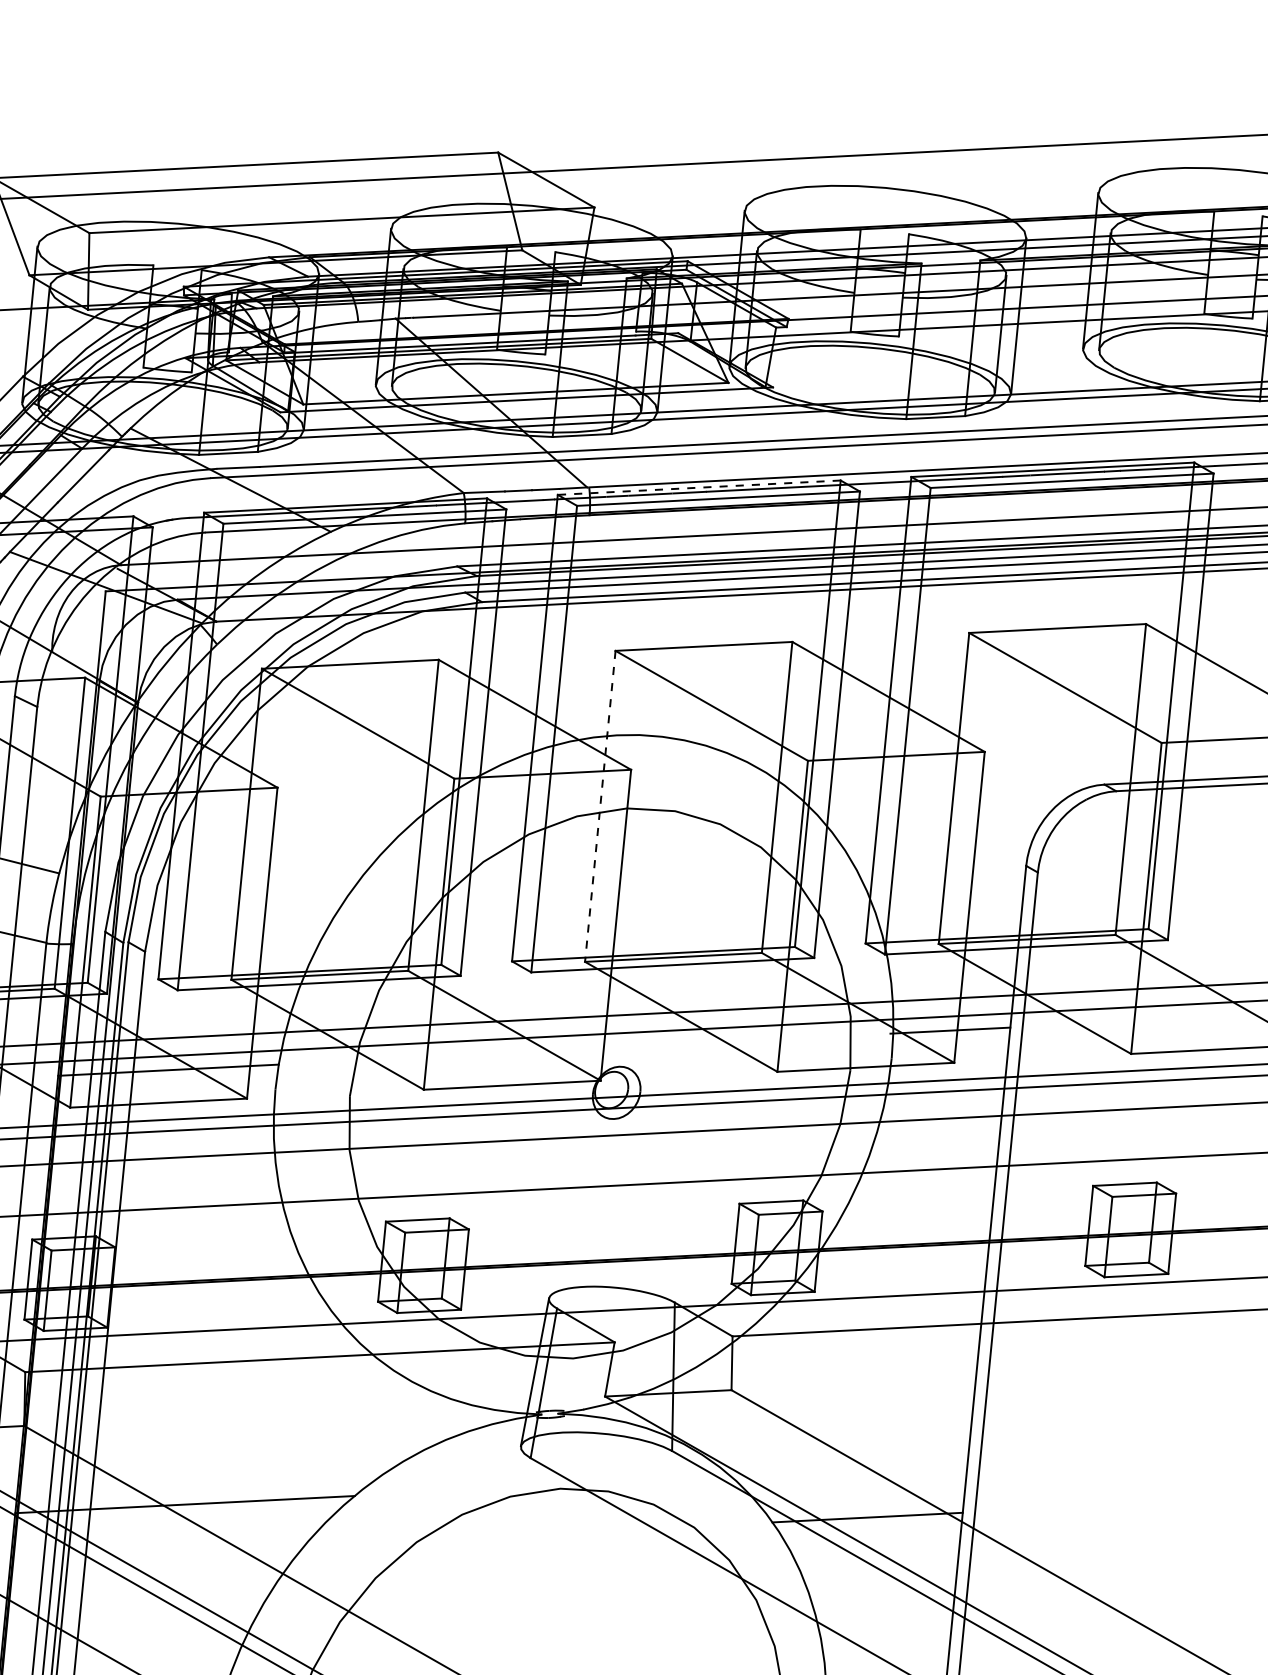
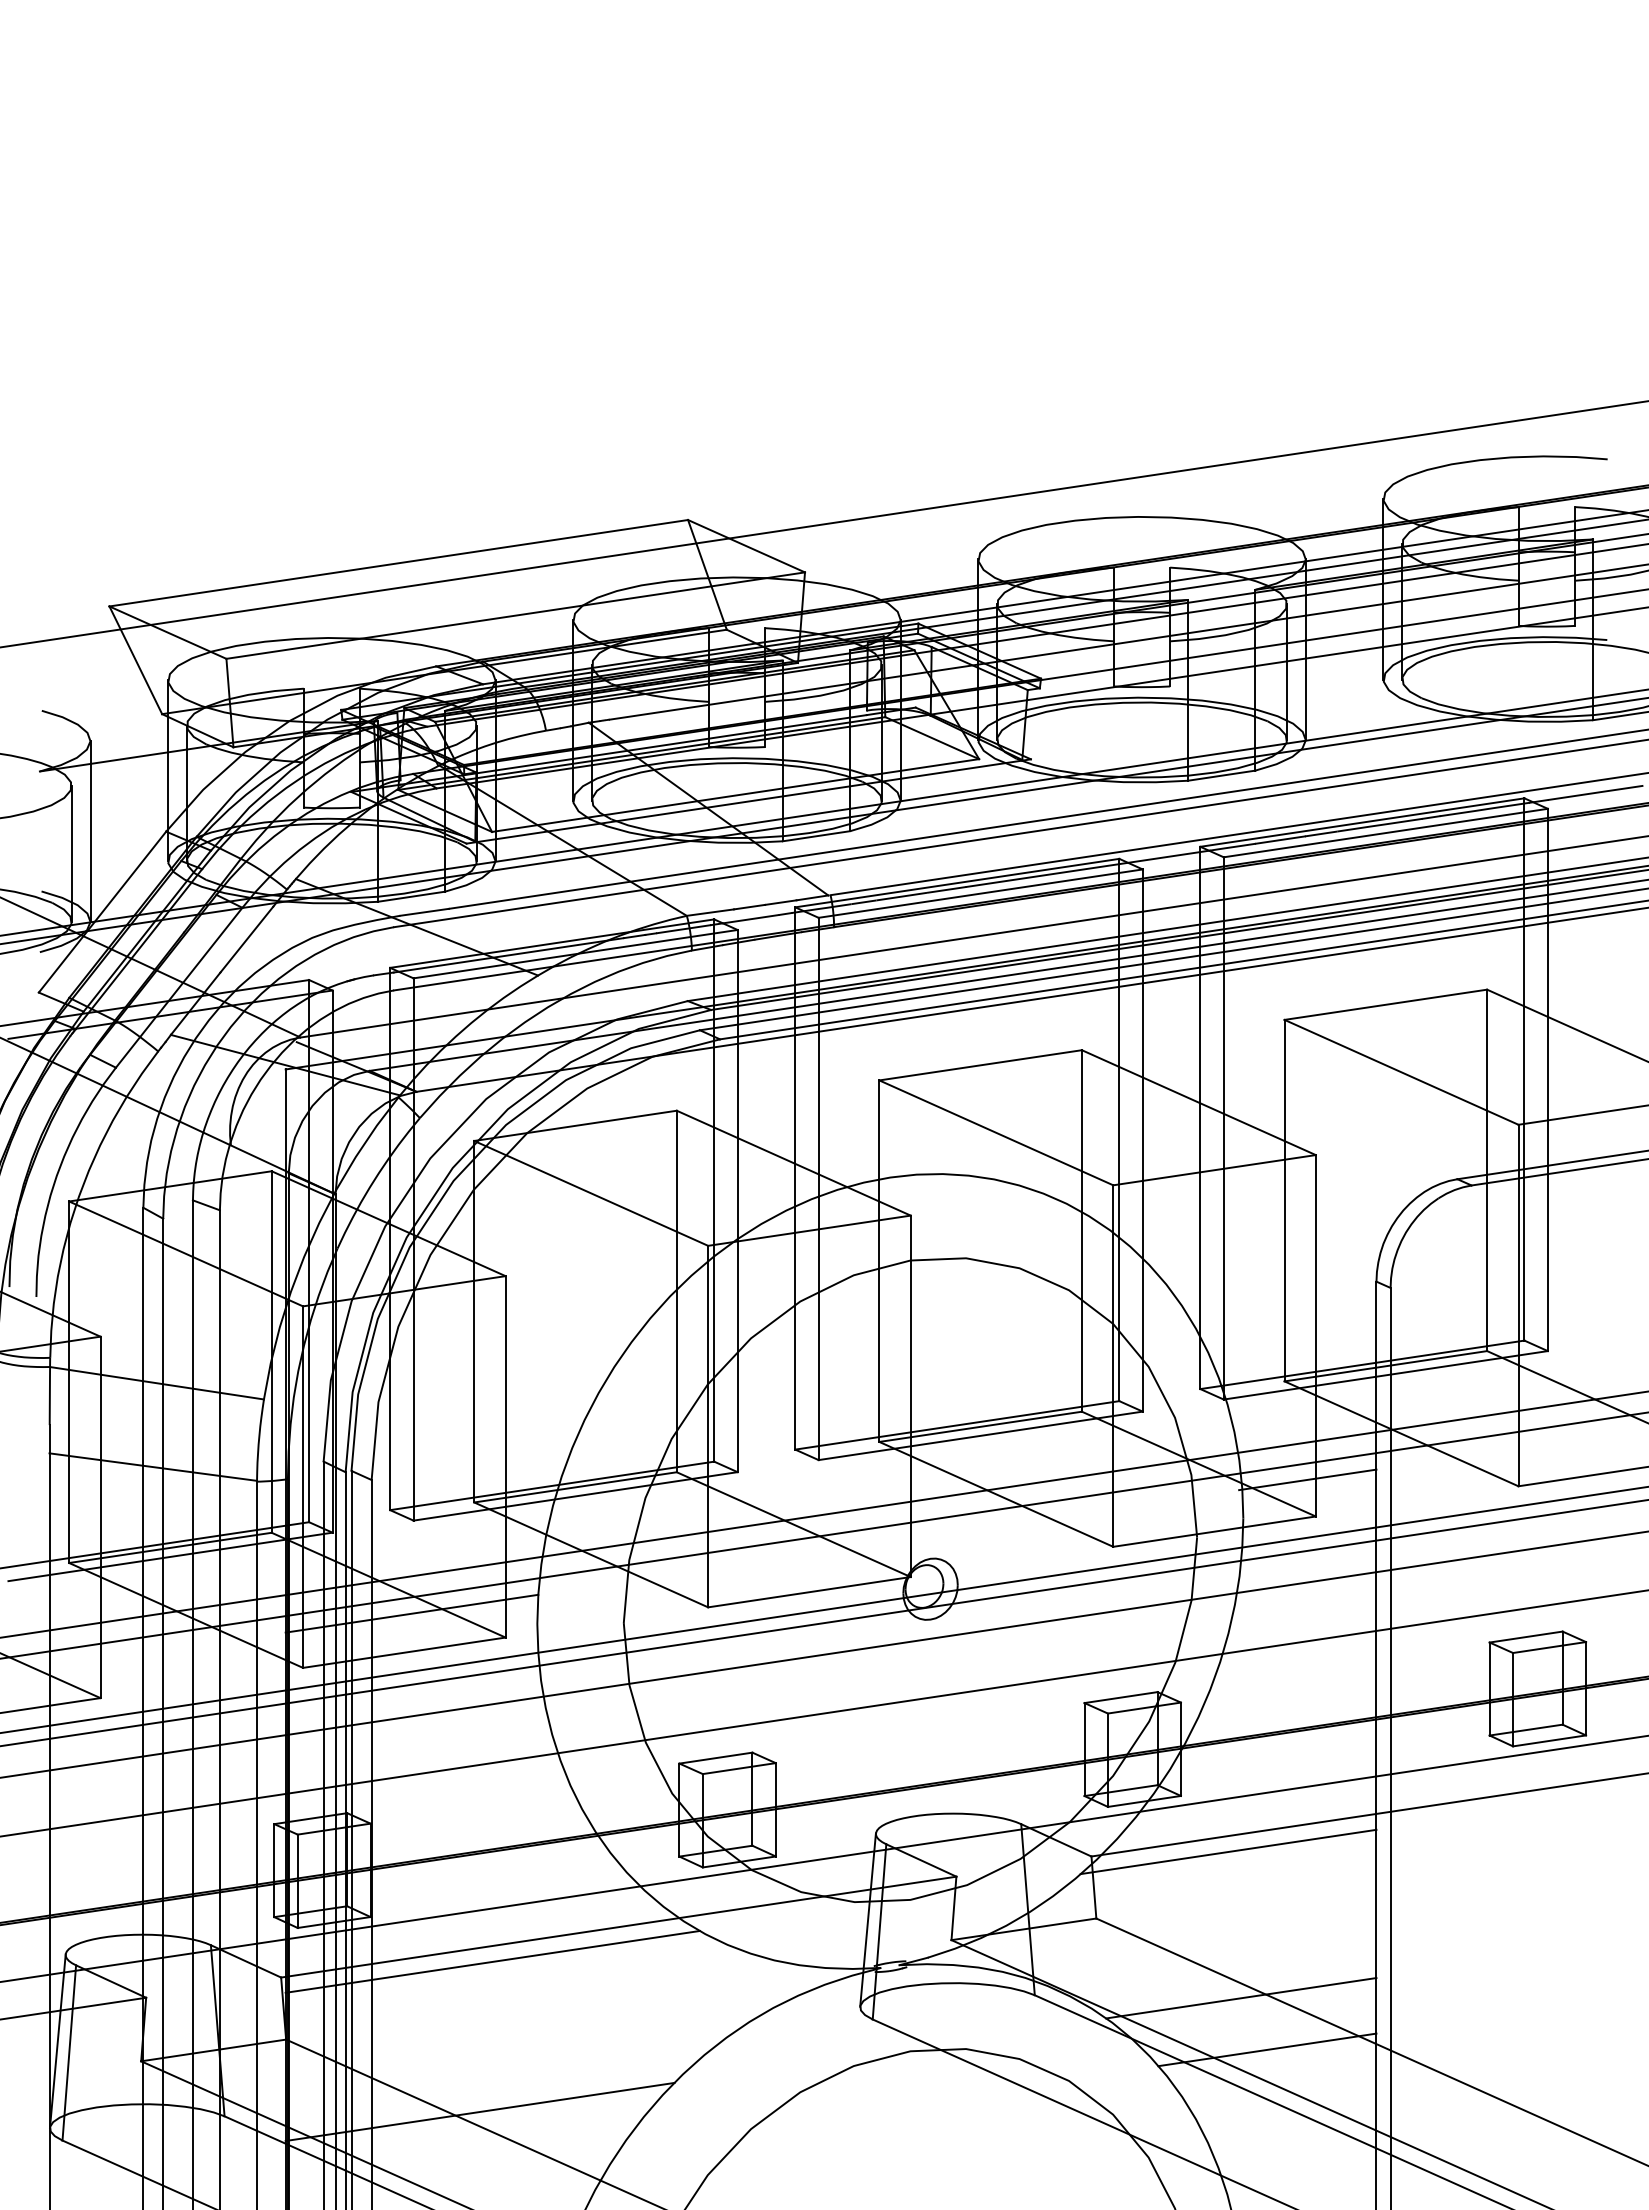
line: (699, 488) -> (957, 883), dashed -> solid
line: (600, 806) -> (879, 1261), dashed -> solid
line: (850, 1343) -> (1228, 1851), added
line: (208, 1376) -> (492, 1961), added
line: (849, 1471) -> (1241, 1998), added

